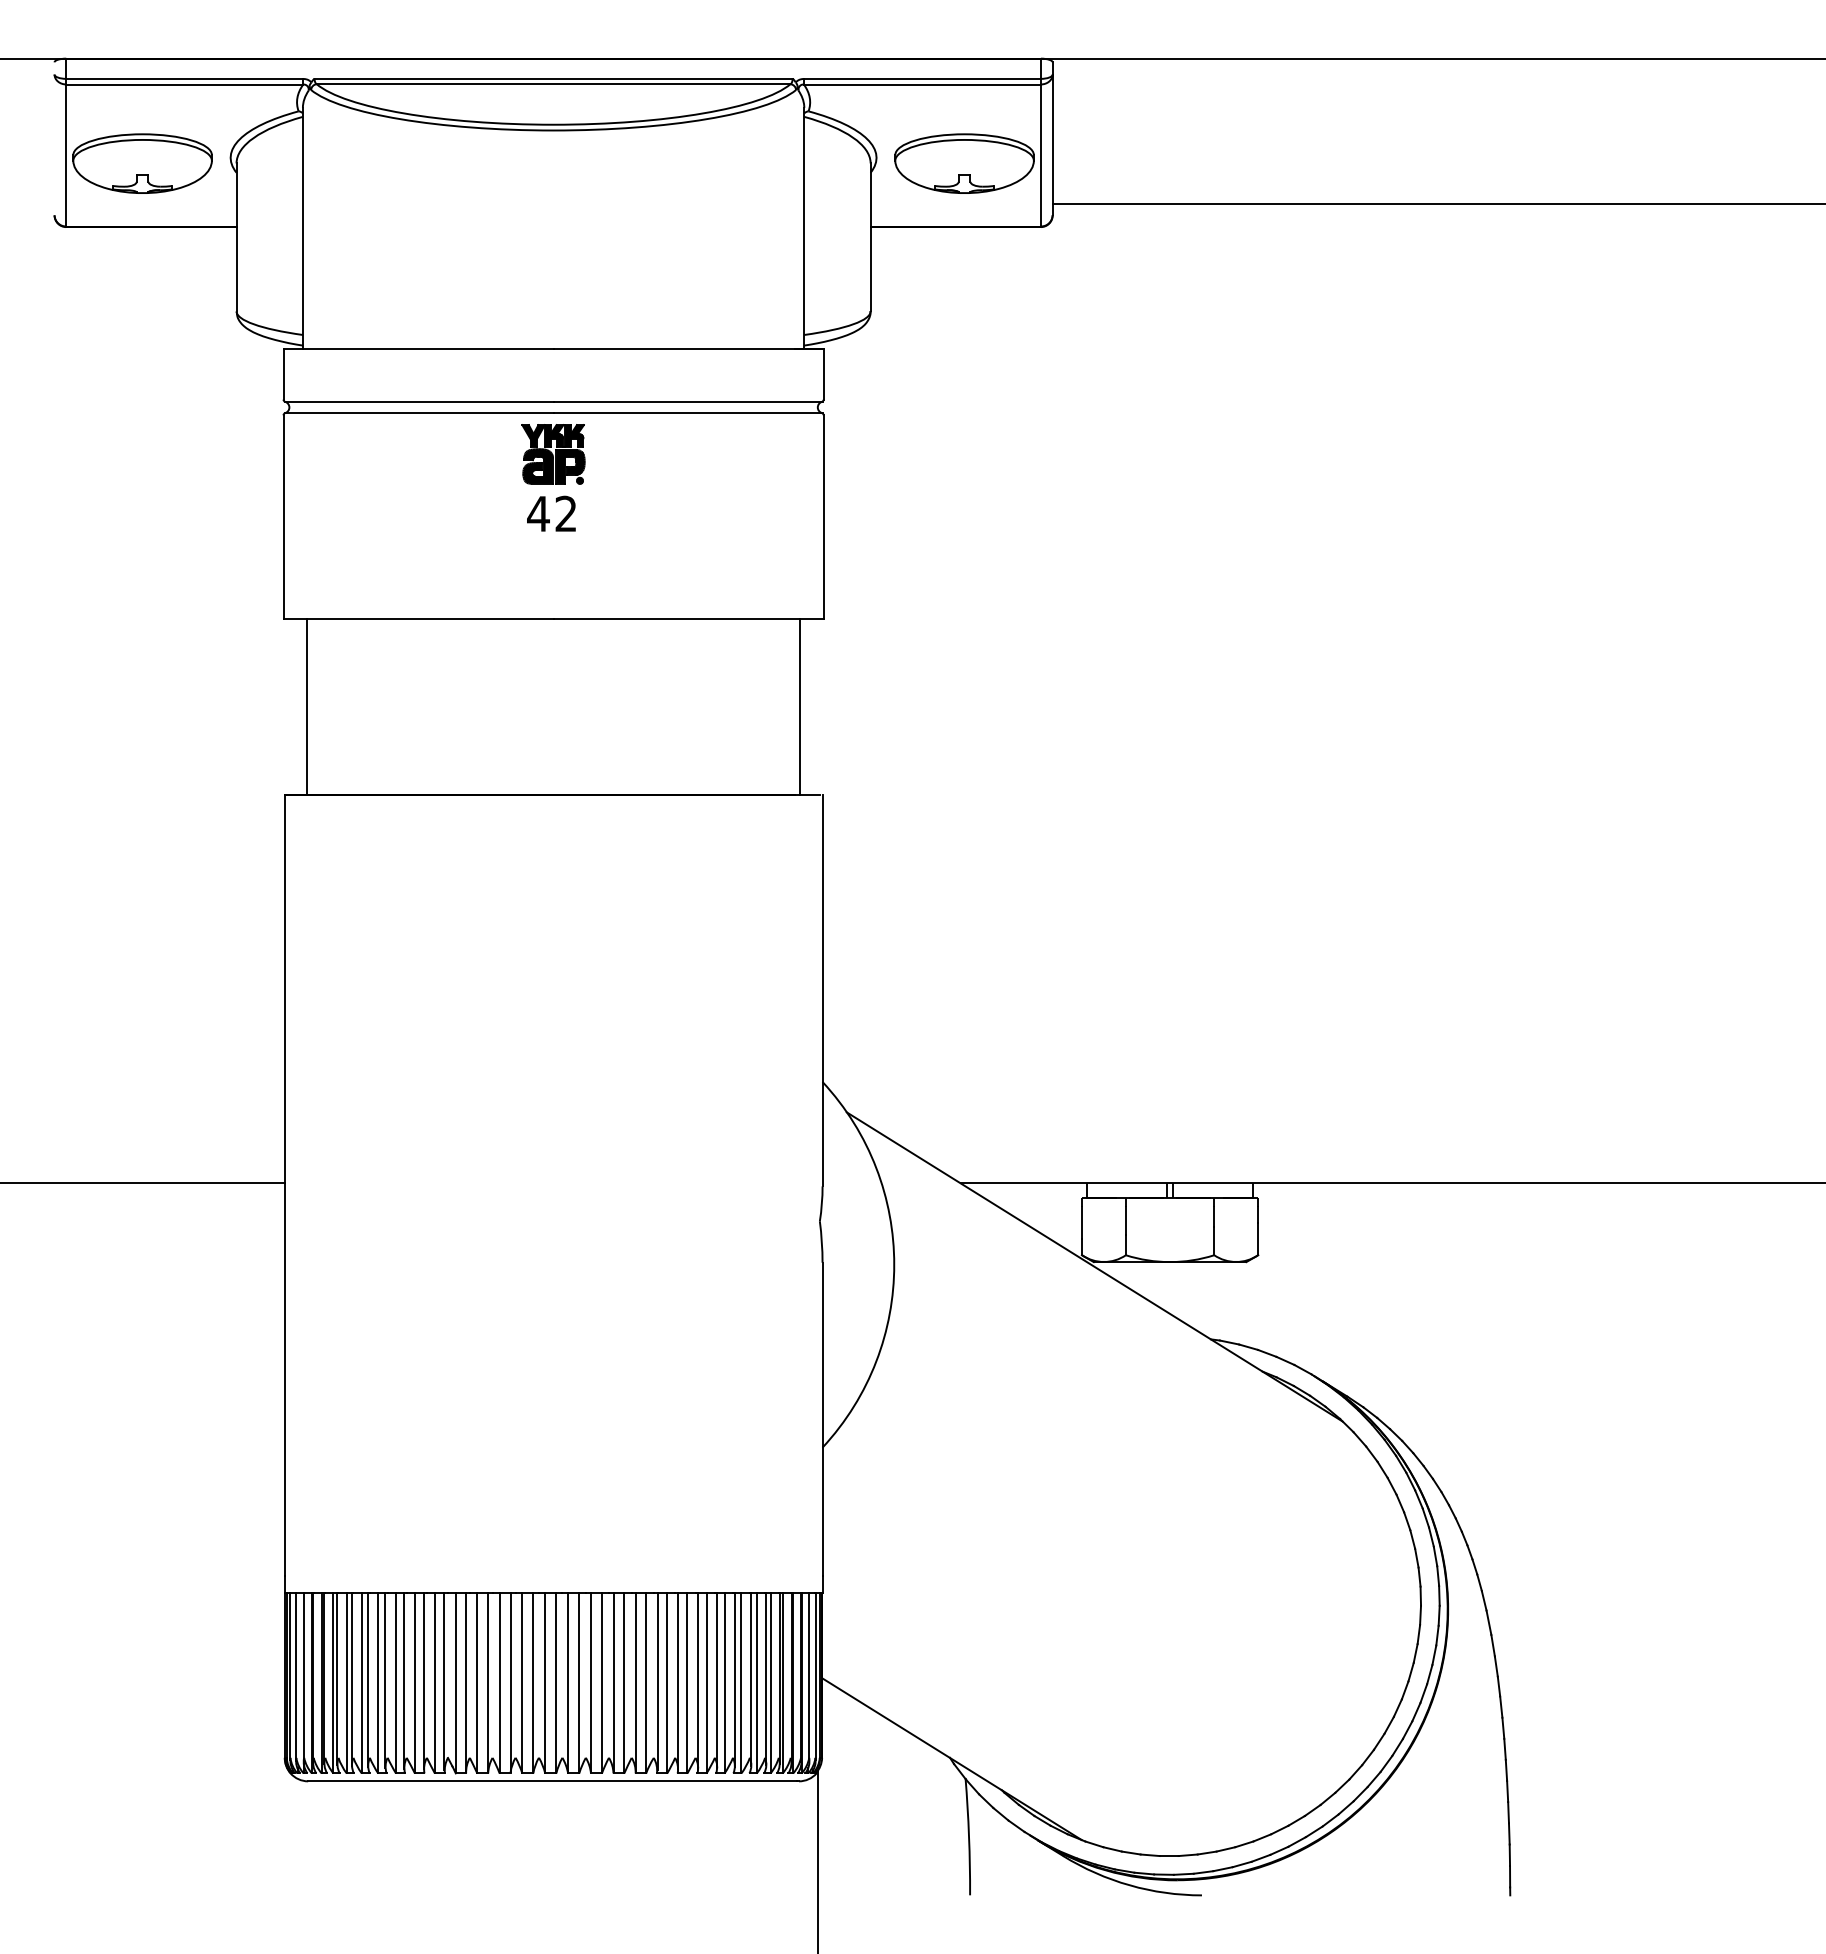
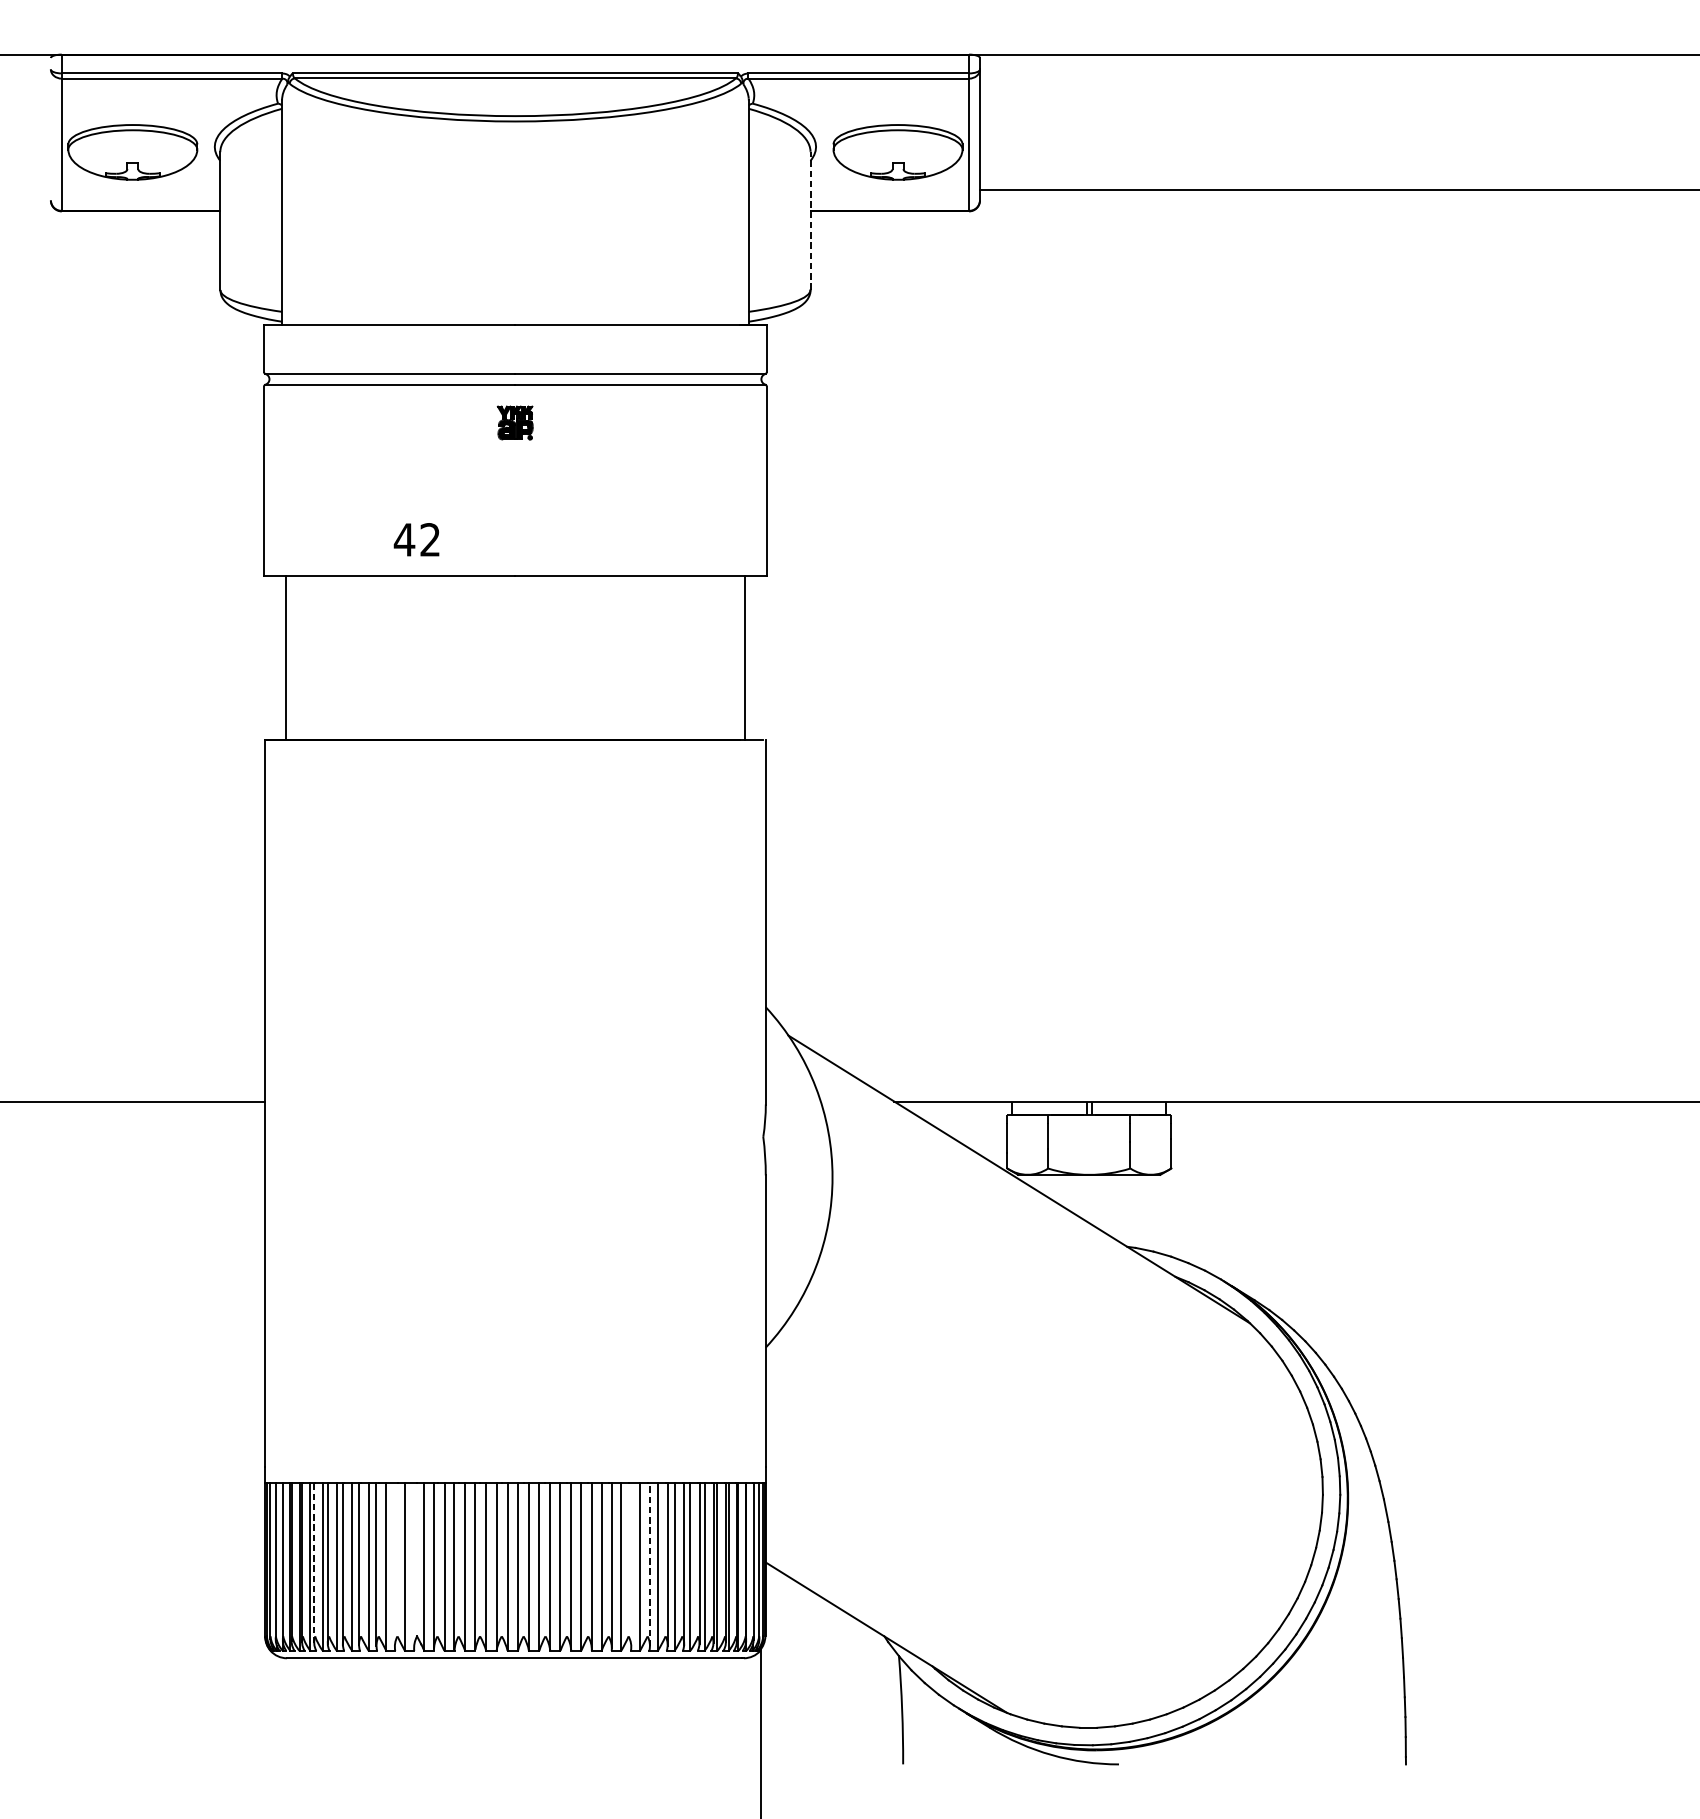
line: (870, 237) -> (810, 221), solid -> dashed
part: (553, 454) -> (515, 423), size x0.6
text: (551, 513) -> (416, 539), moved
line: (337, 1679) -> (314, 1563), solid -> dashed
line: (423, 1681) -> (394, 1565), removed
line: (444, 1681) -> (413, 1565), removed
line: (678, 1681) -> (631, 1565), removed
line: (698, 1681) -> (650, 1565), solid -> dashed

